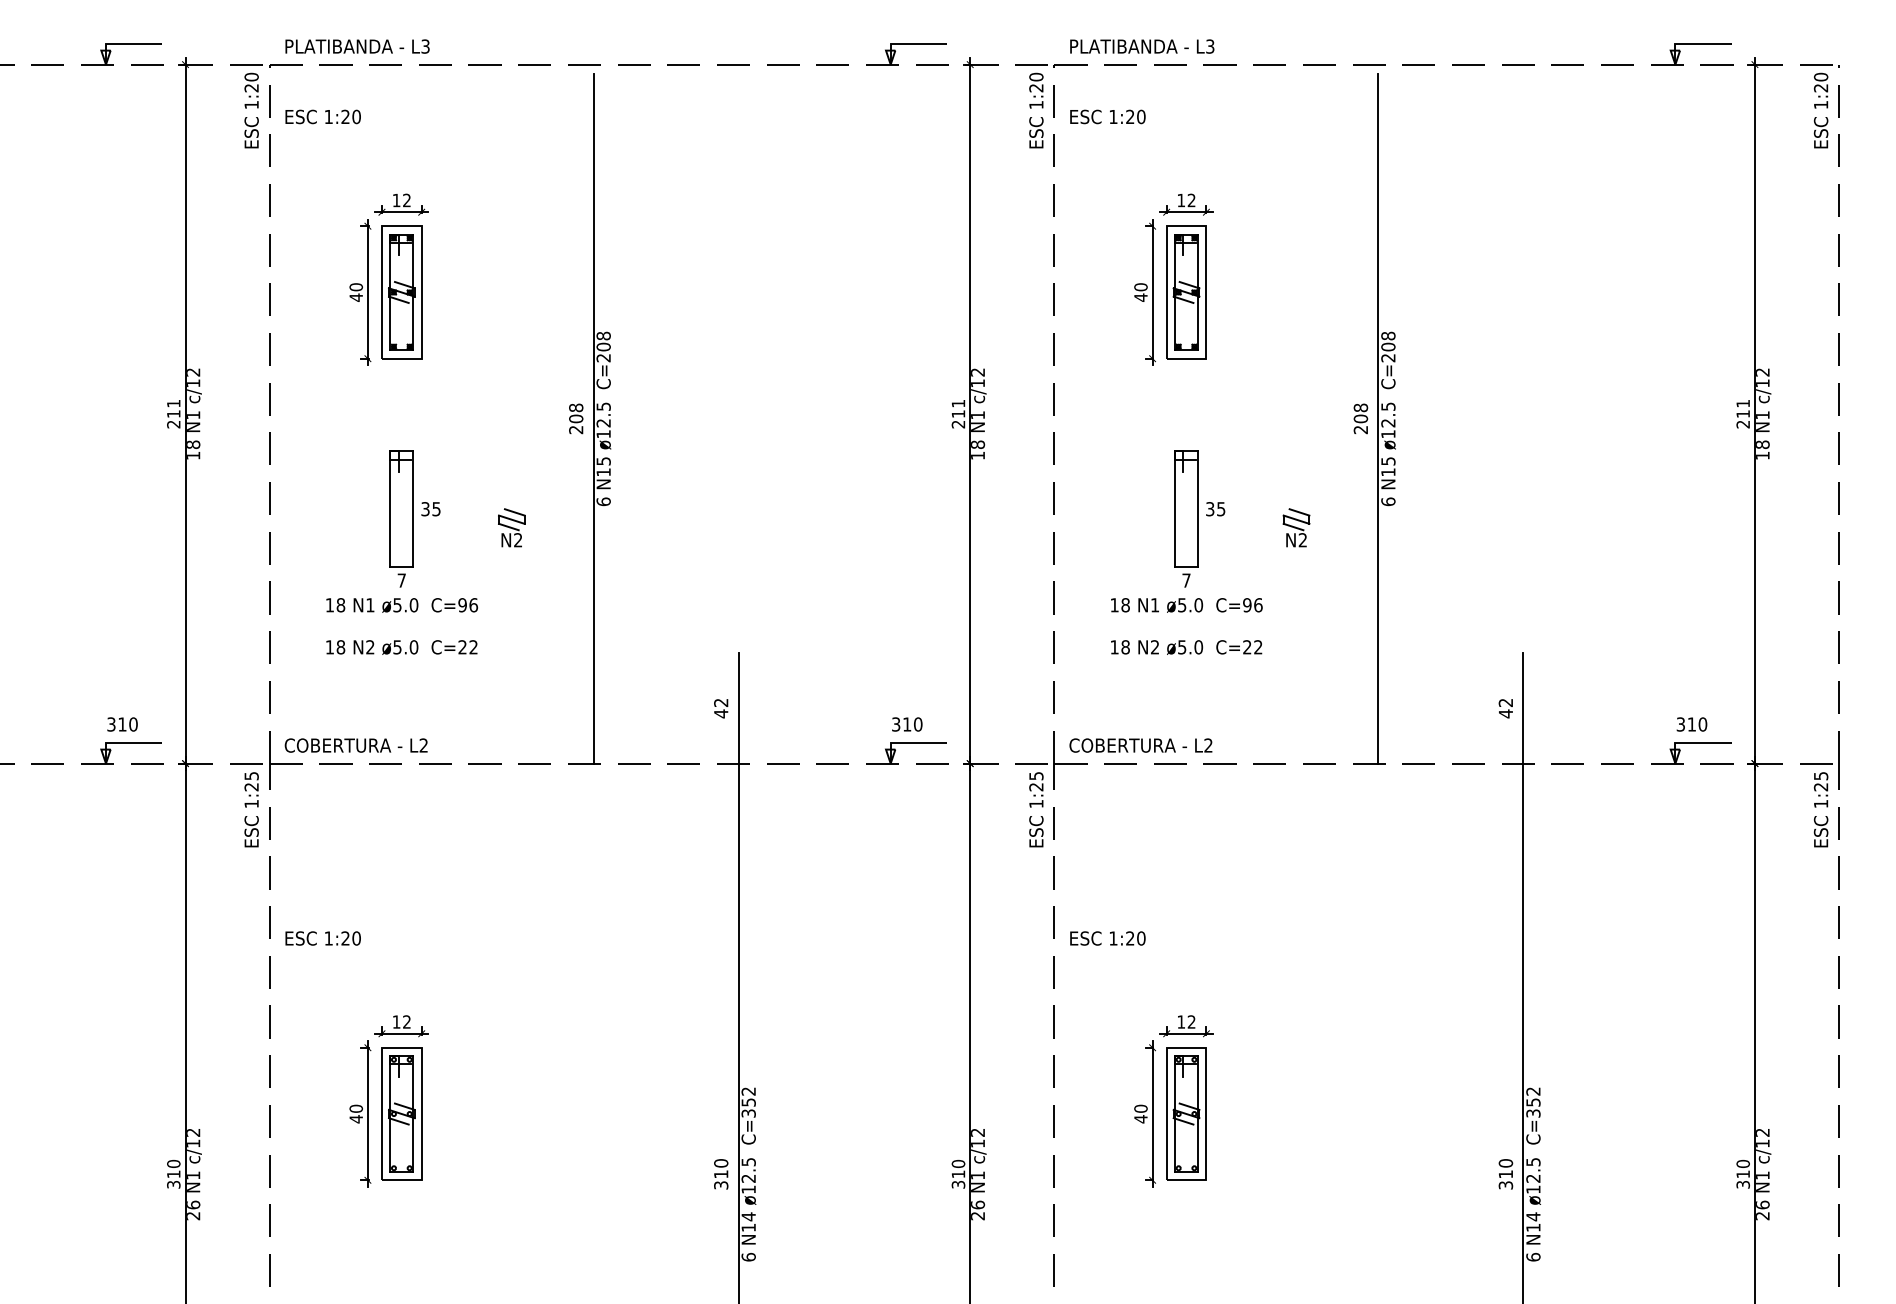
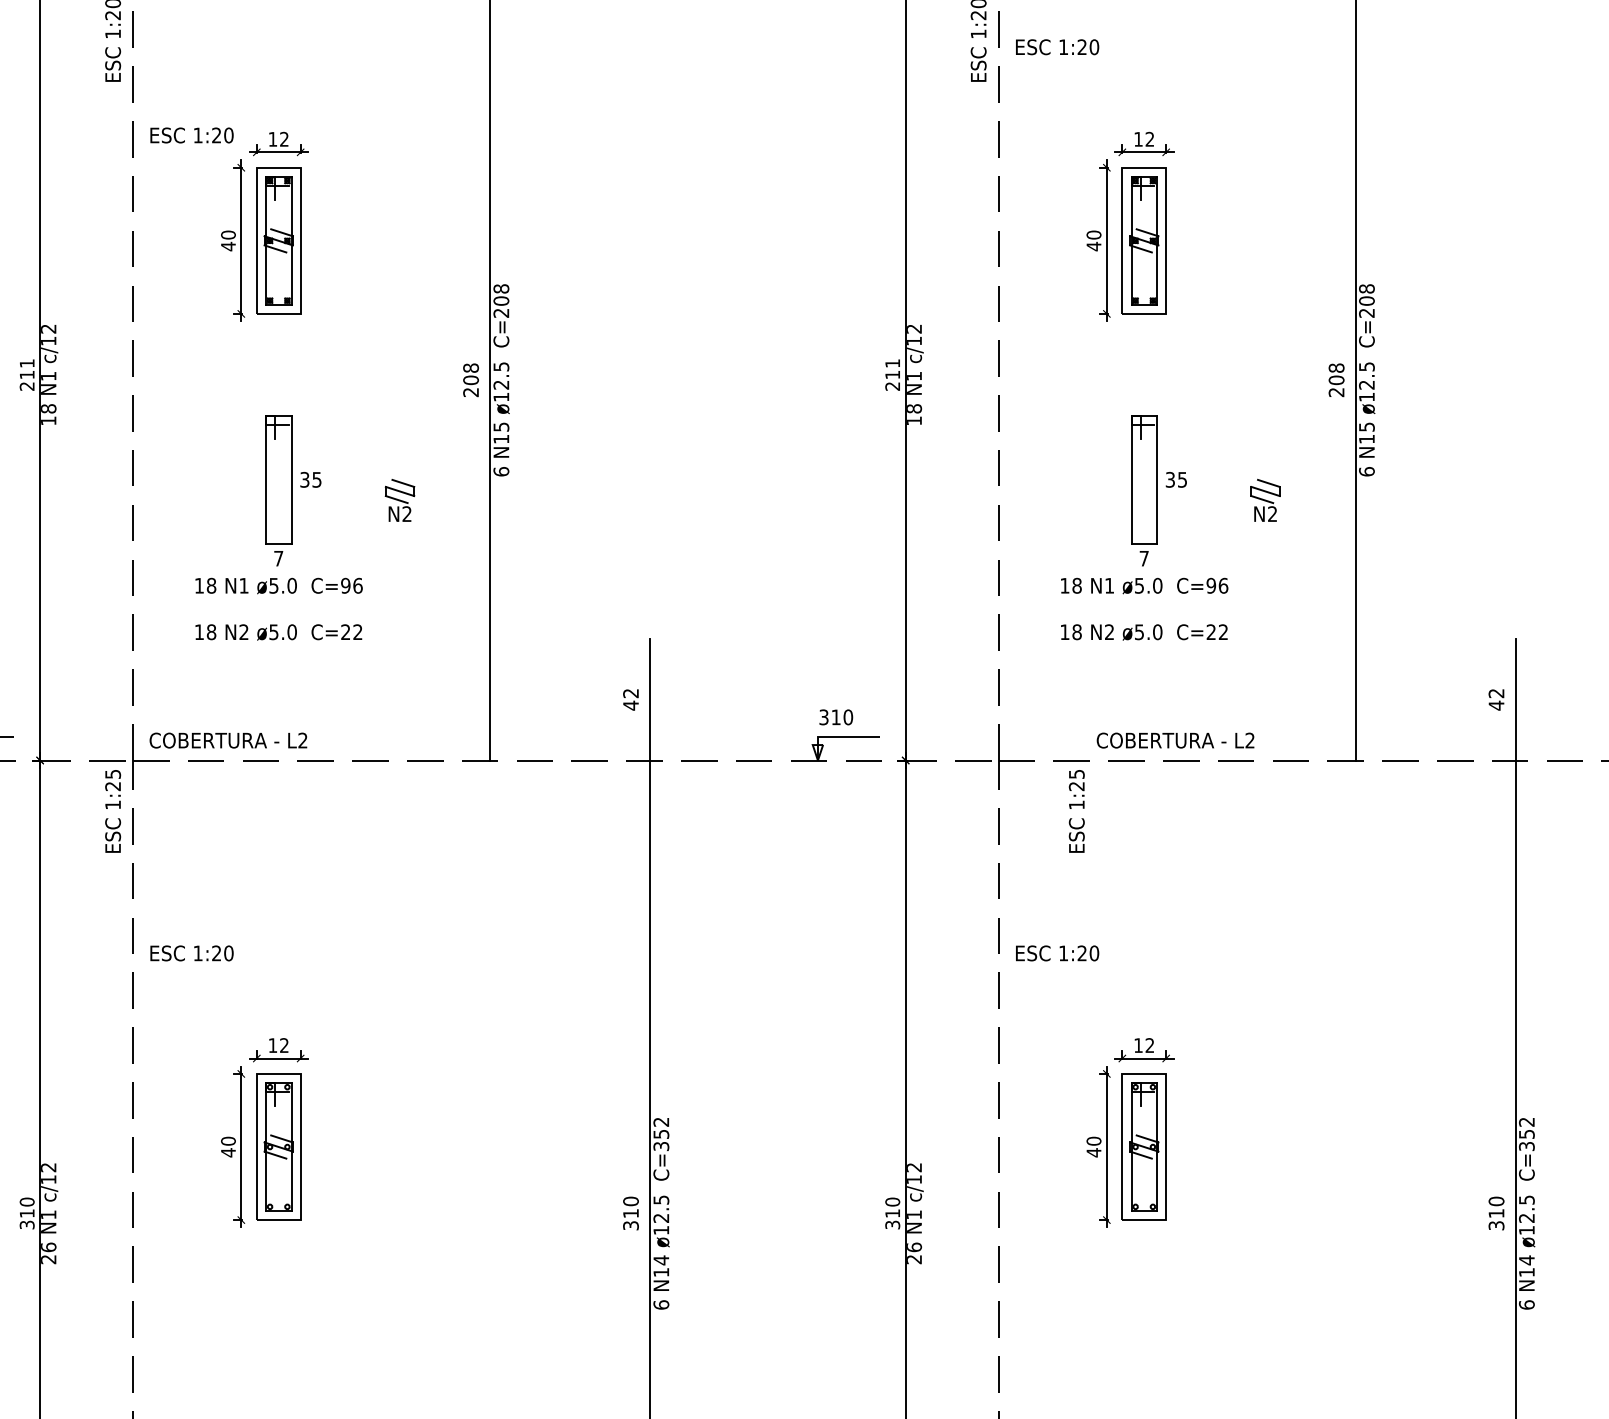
text: (322, 116) -> (191, 134), moved
text: (1140, 745) -> (1175, 740), moved
text: (1036, 809) -> (1076, 811), moved

